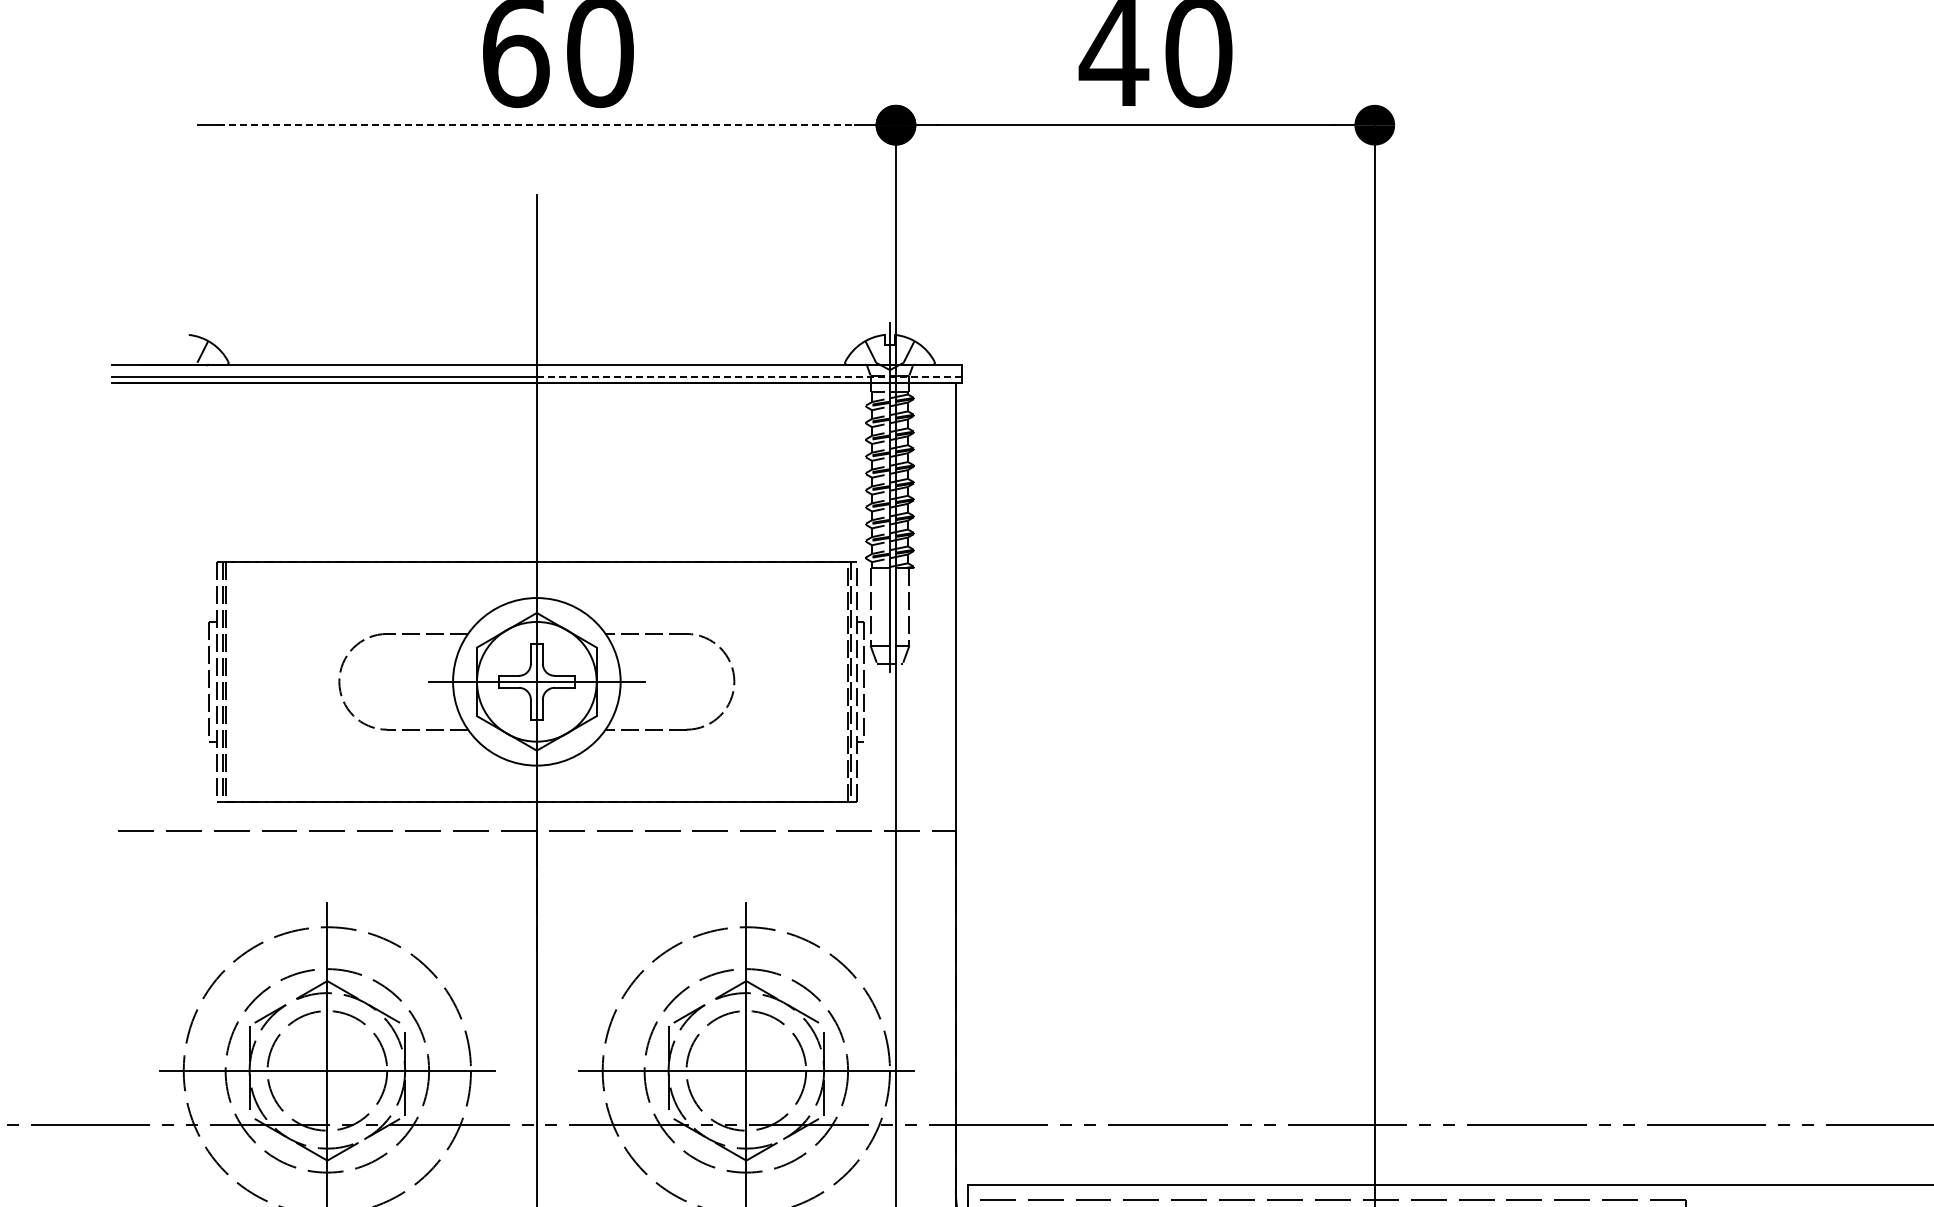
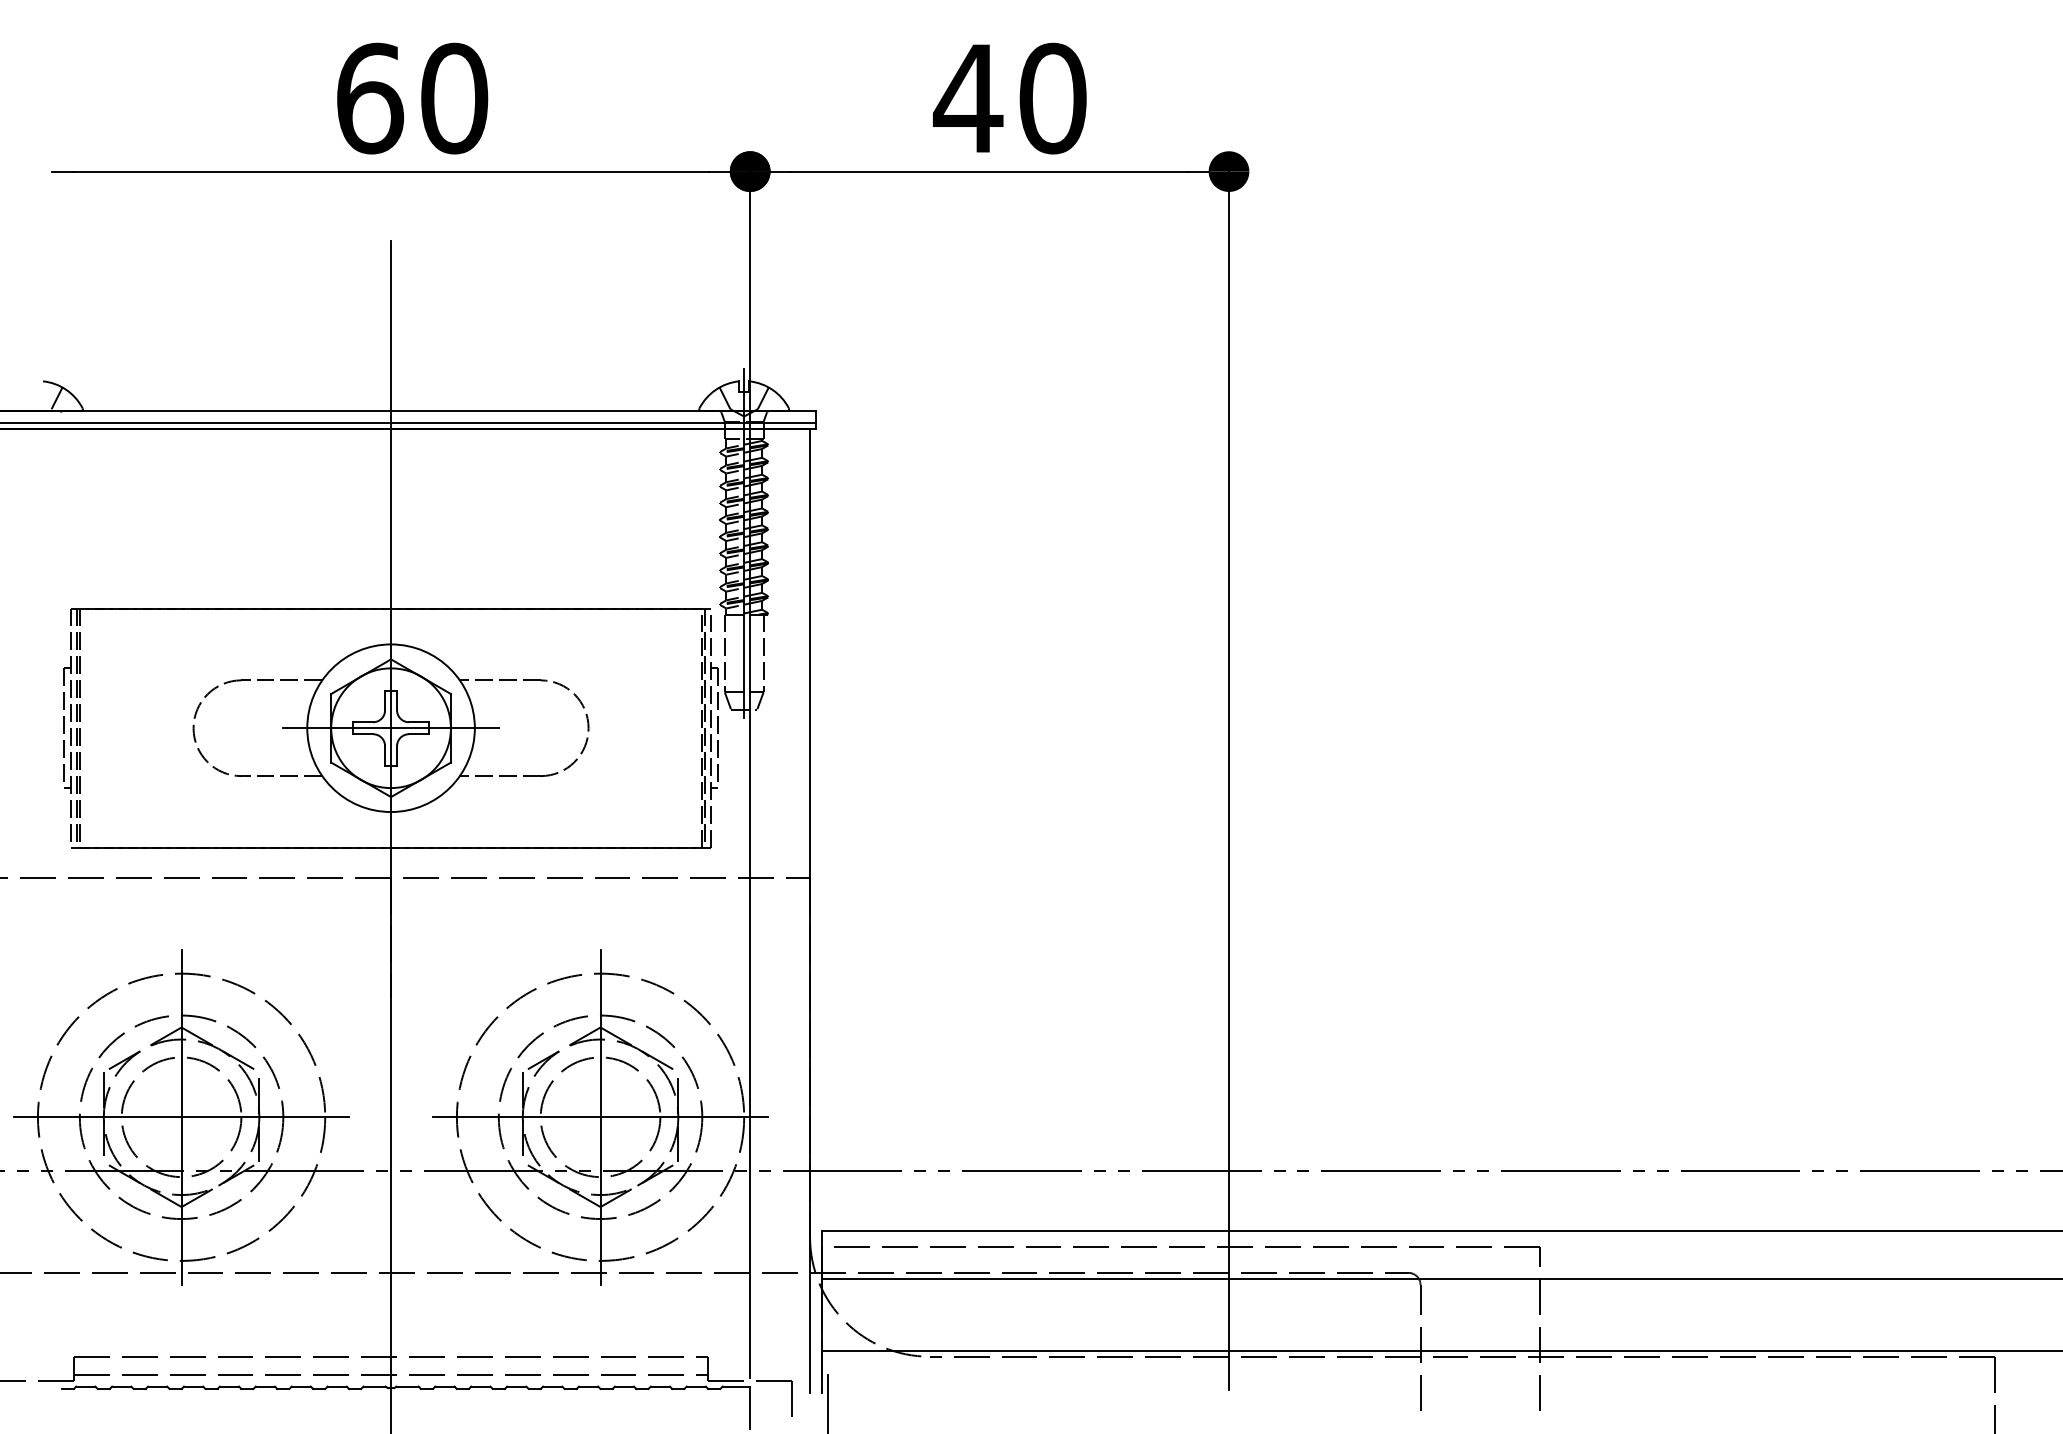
line: (537, 125) -> (391, 171), dashed -> solid
line: (749, 376) -> (603, 422), dashed -> solid

